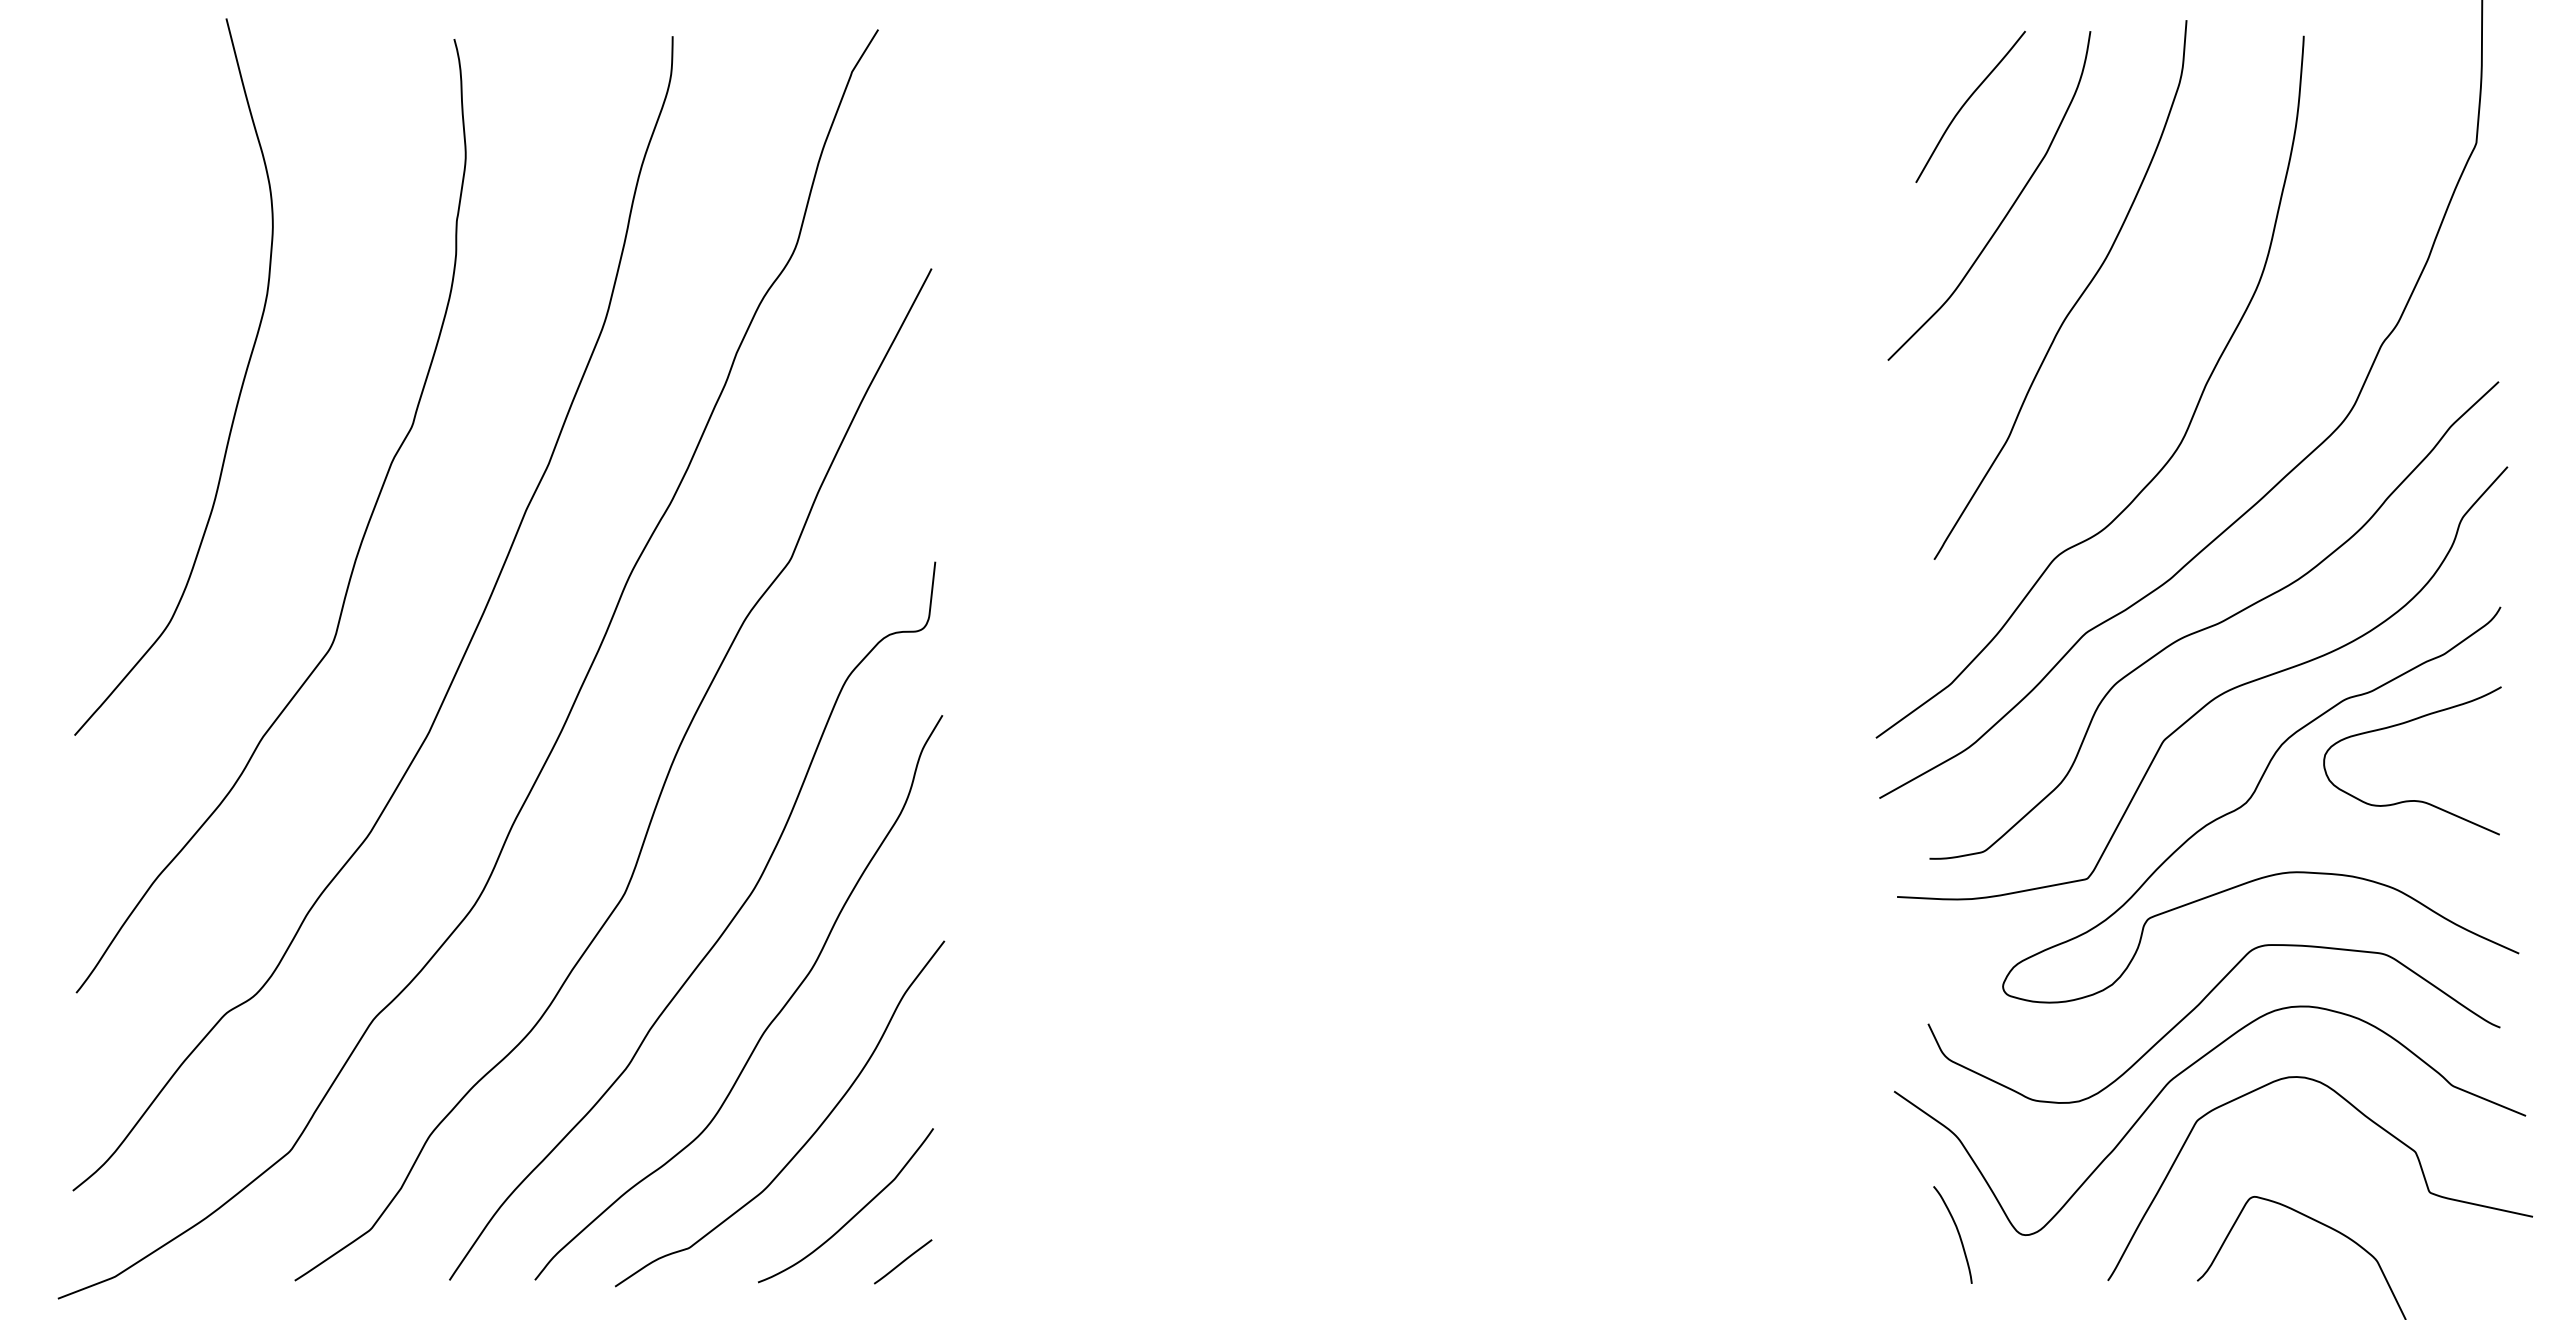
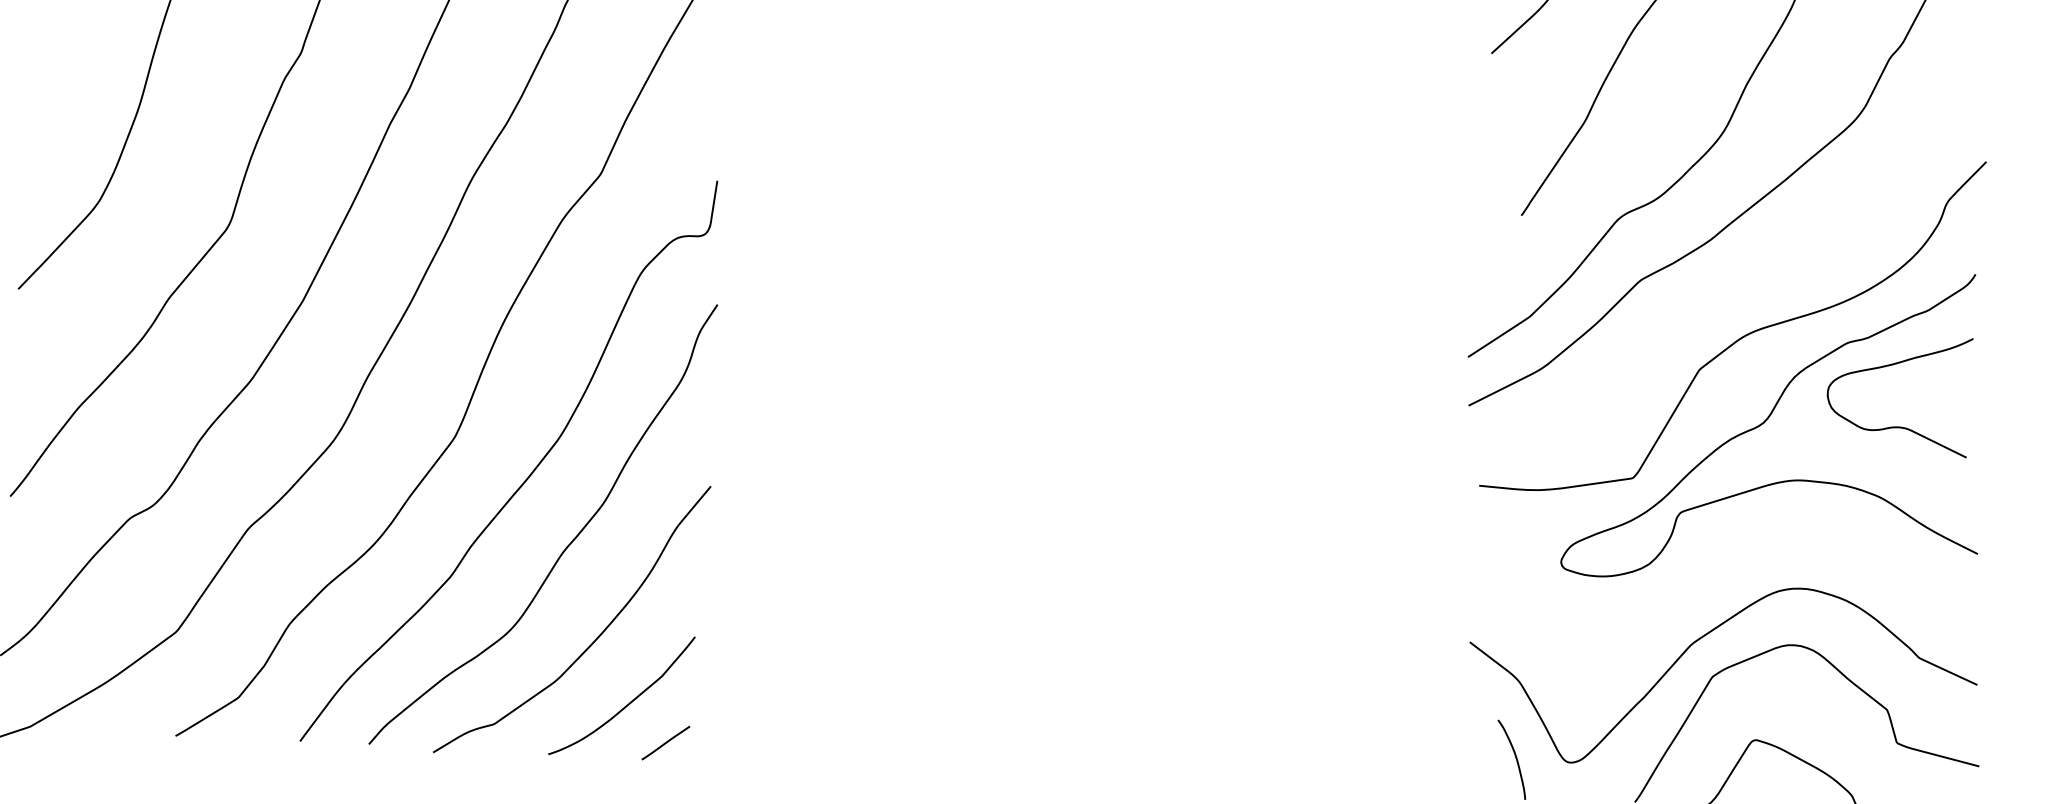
curve: (2215, 623) -> (1745, 277), removed
curve: (2197, 1007) -> (1716, 585), removed

